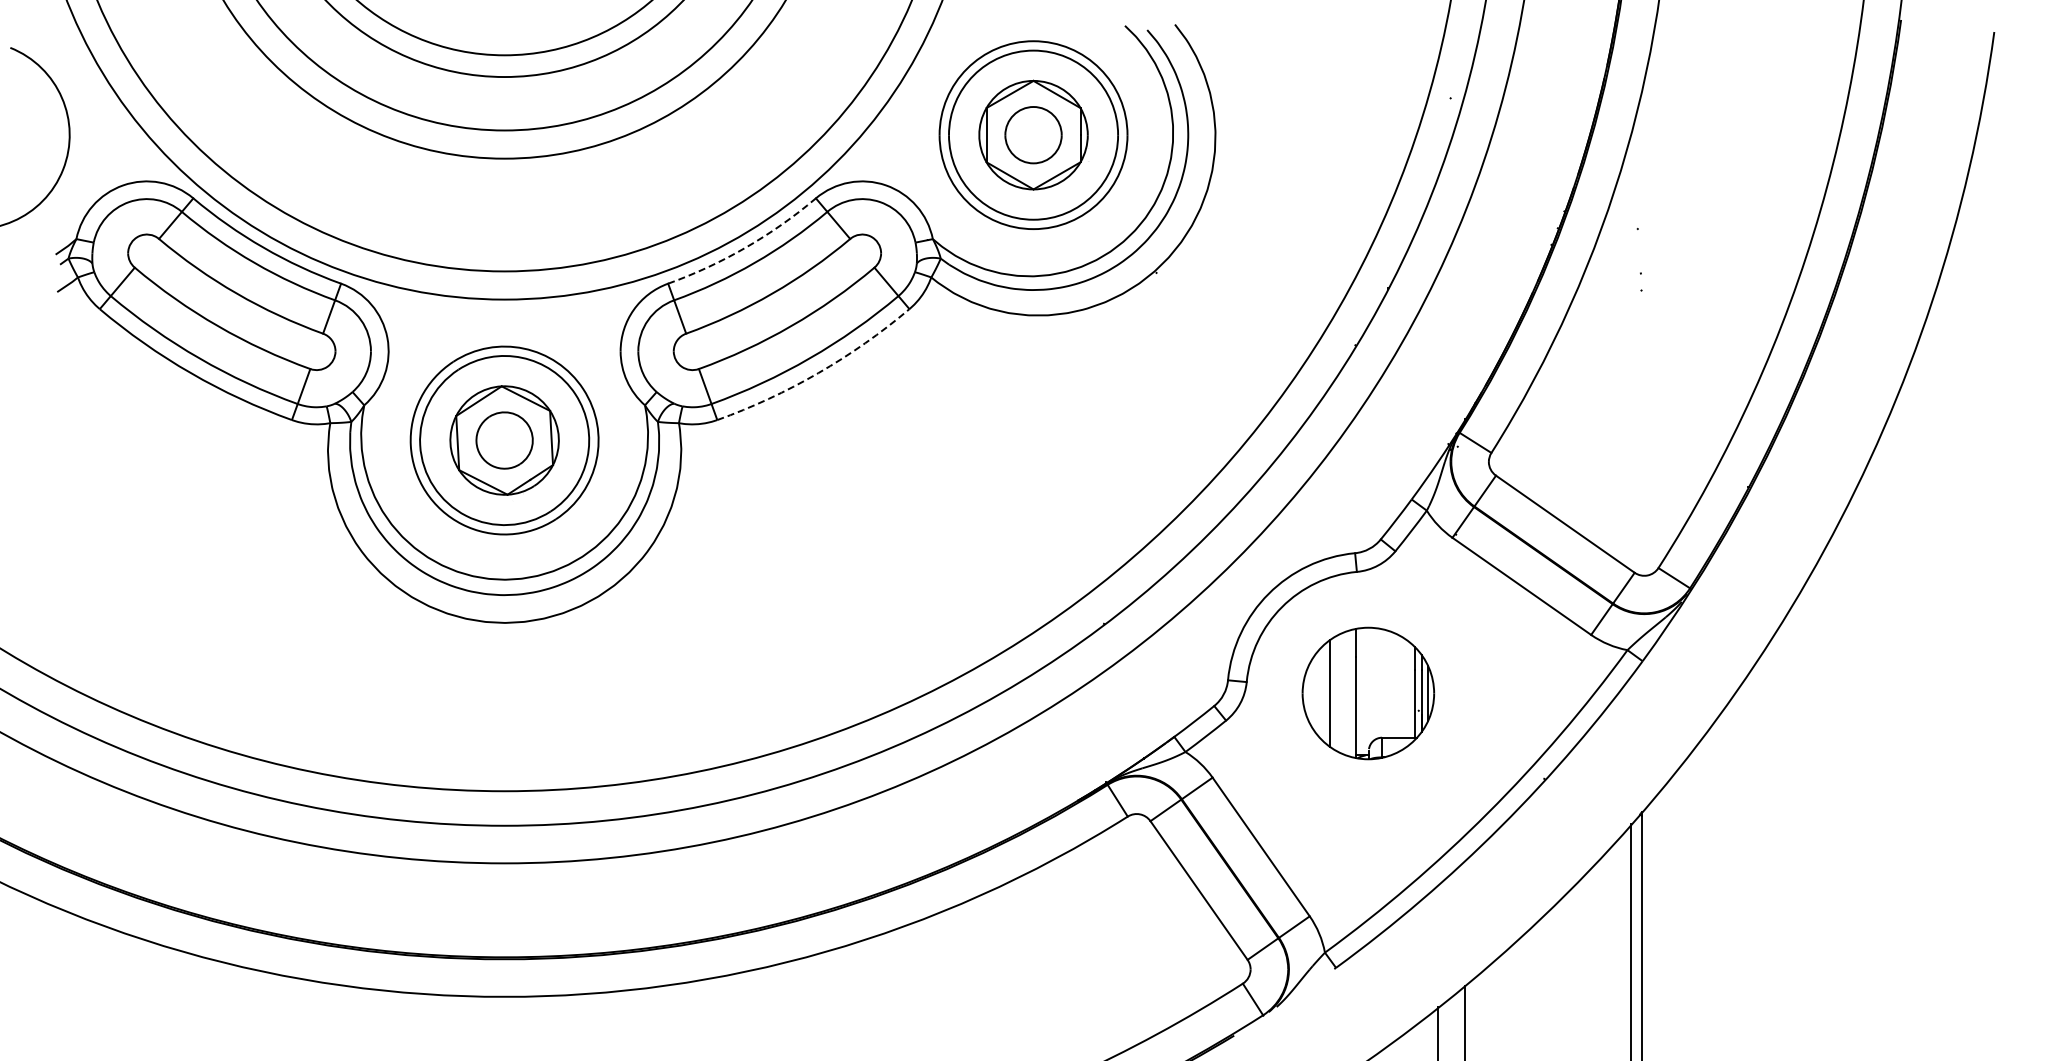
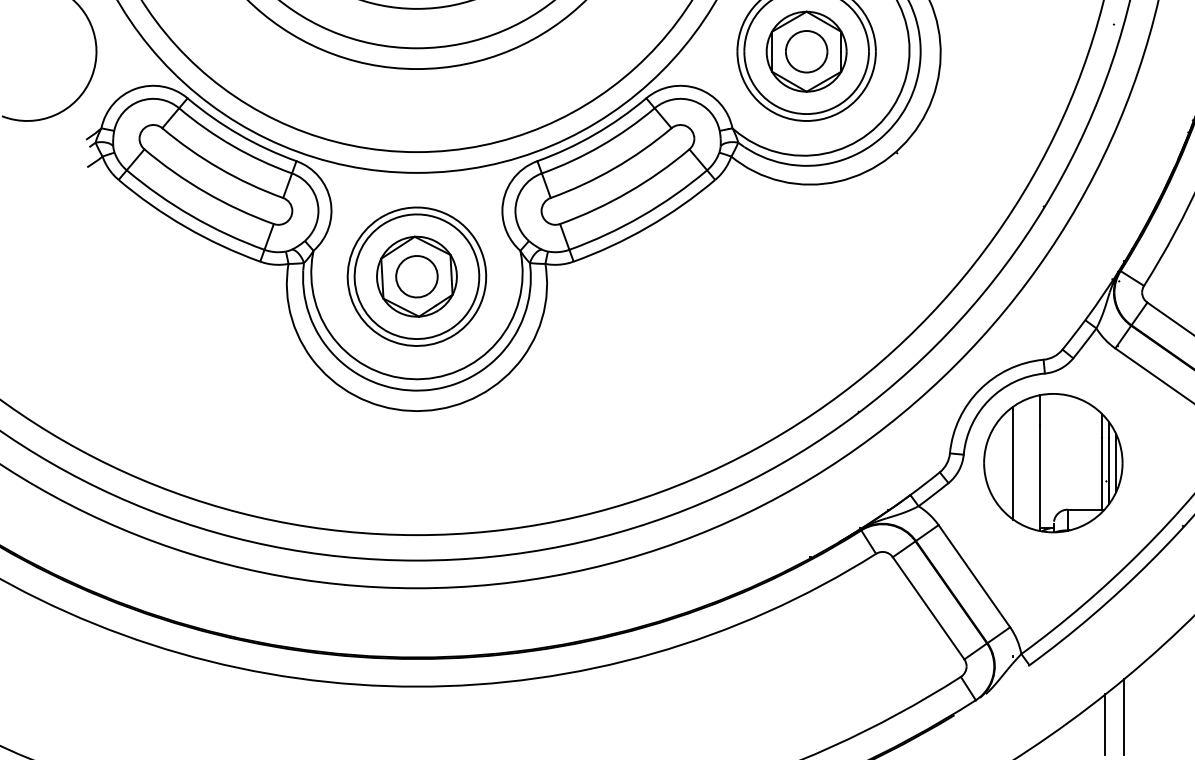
arc: (745, 247) -> (594, 134), dashed -> solid
arc: (818, 373) -> (648, 227), dashed -> solid
part: (1368, 693) -> (1053, 463), size x1.43

